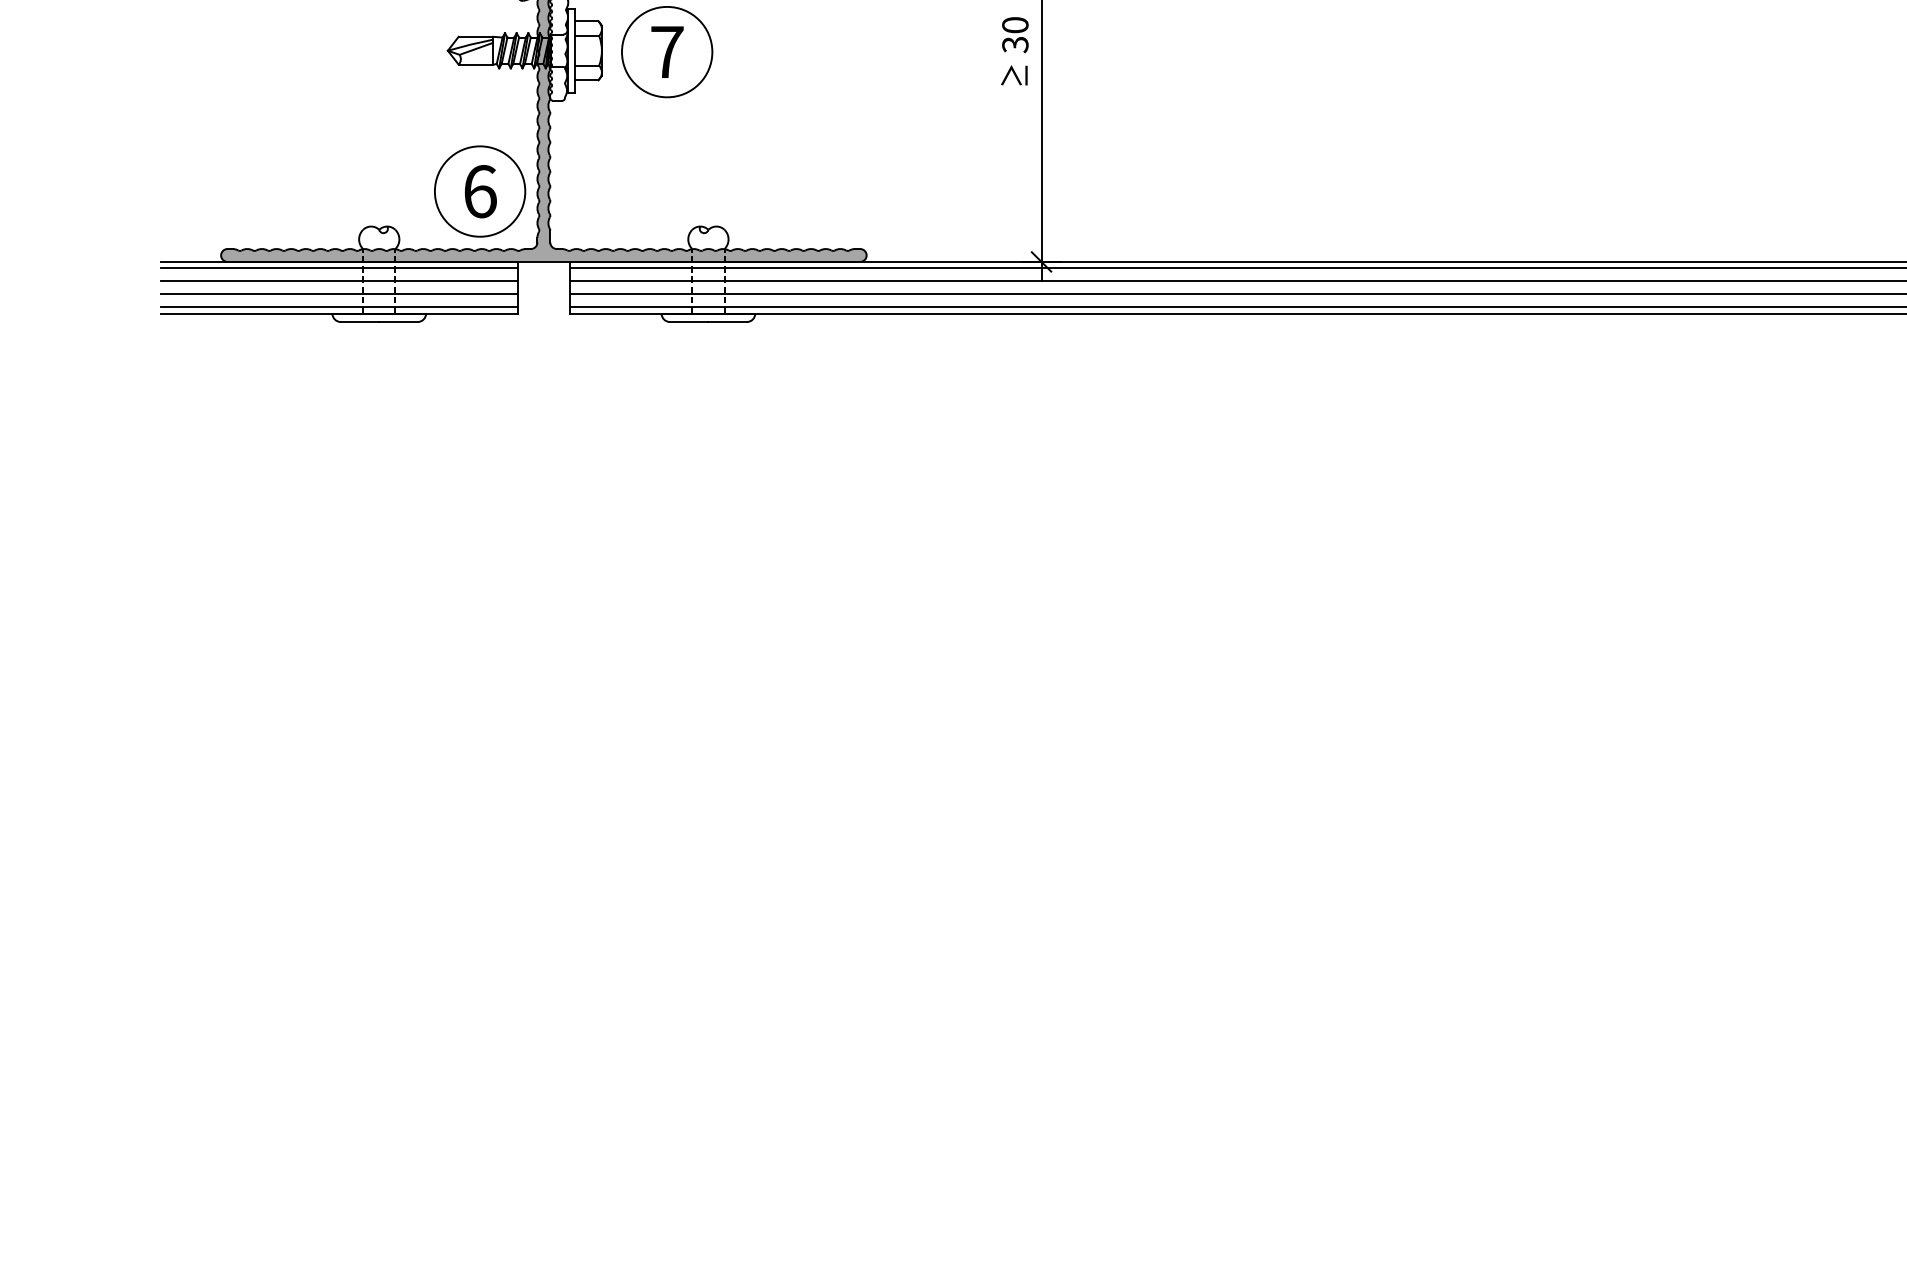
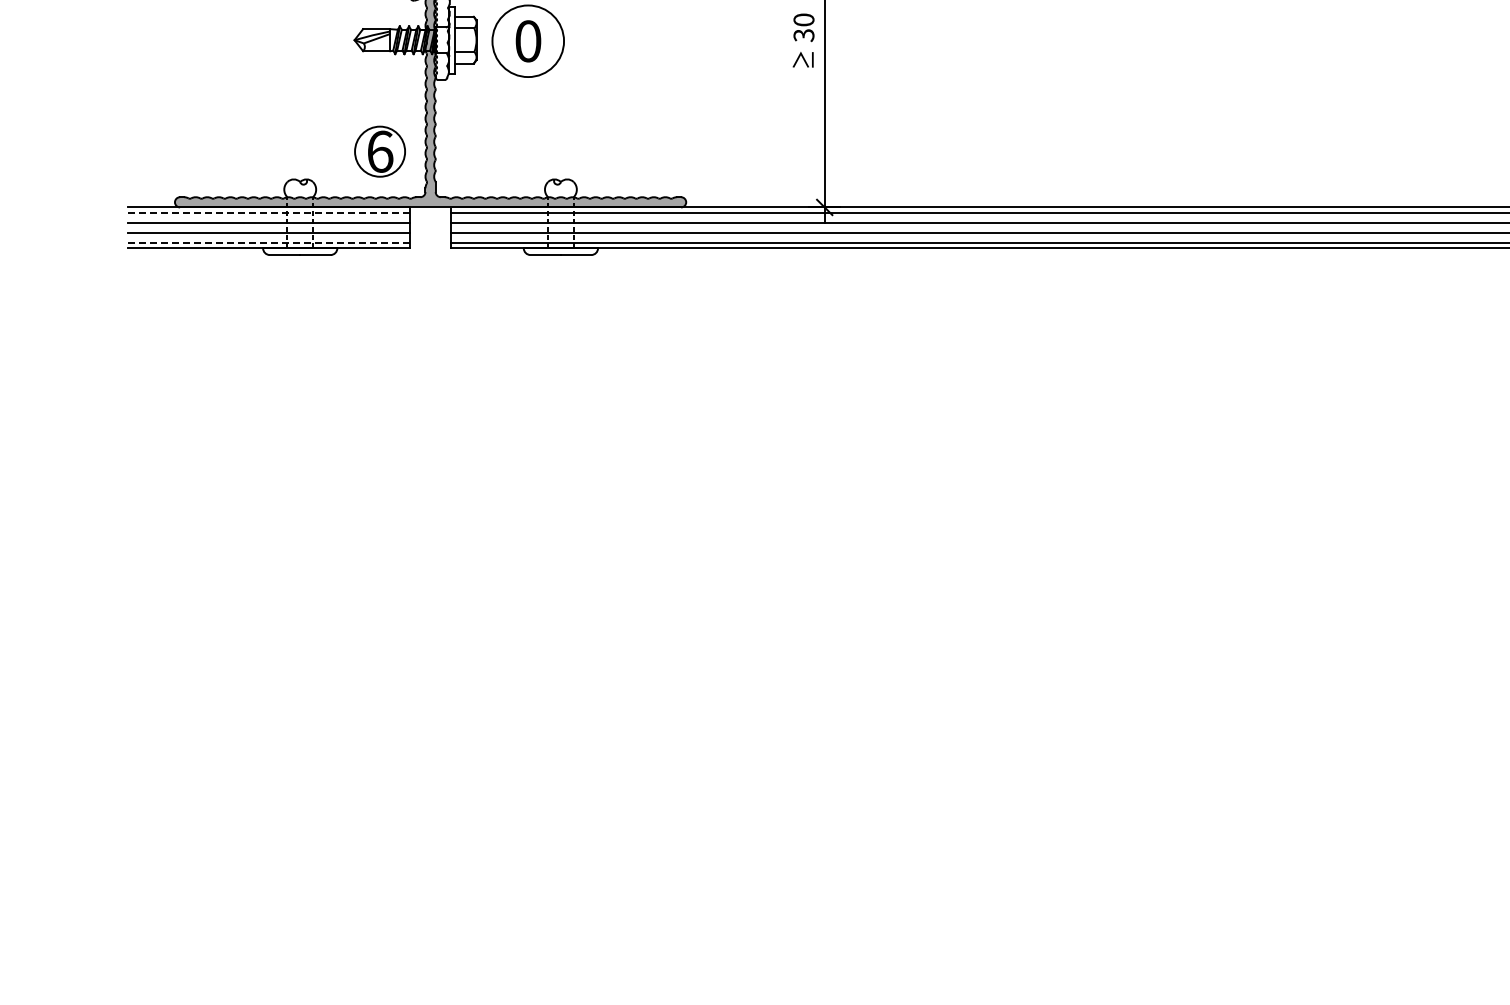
text: (667, 52) -> (528, 41), 7 -> 0
circle: (479, 191) -> (379, 151), size x0.7
line: (340, 268) -> (269, 212), solid -> dashed
line: (340, 307) -> (269, 243), solid -> dashed

